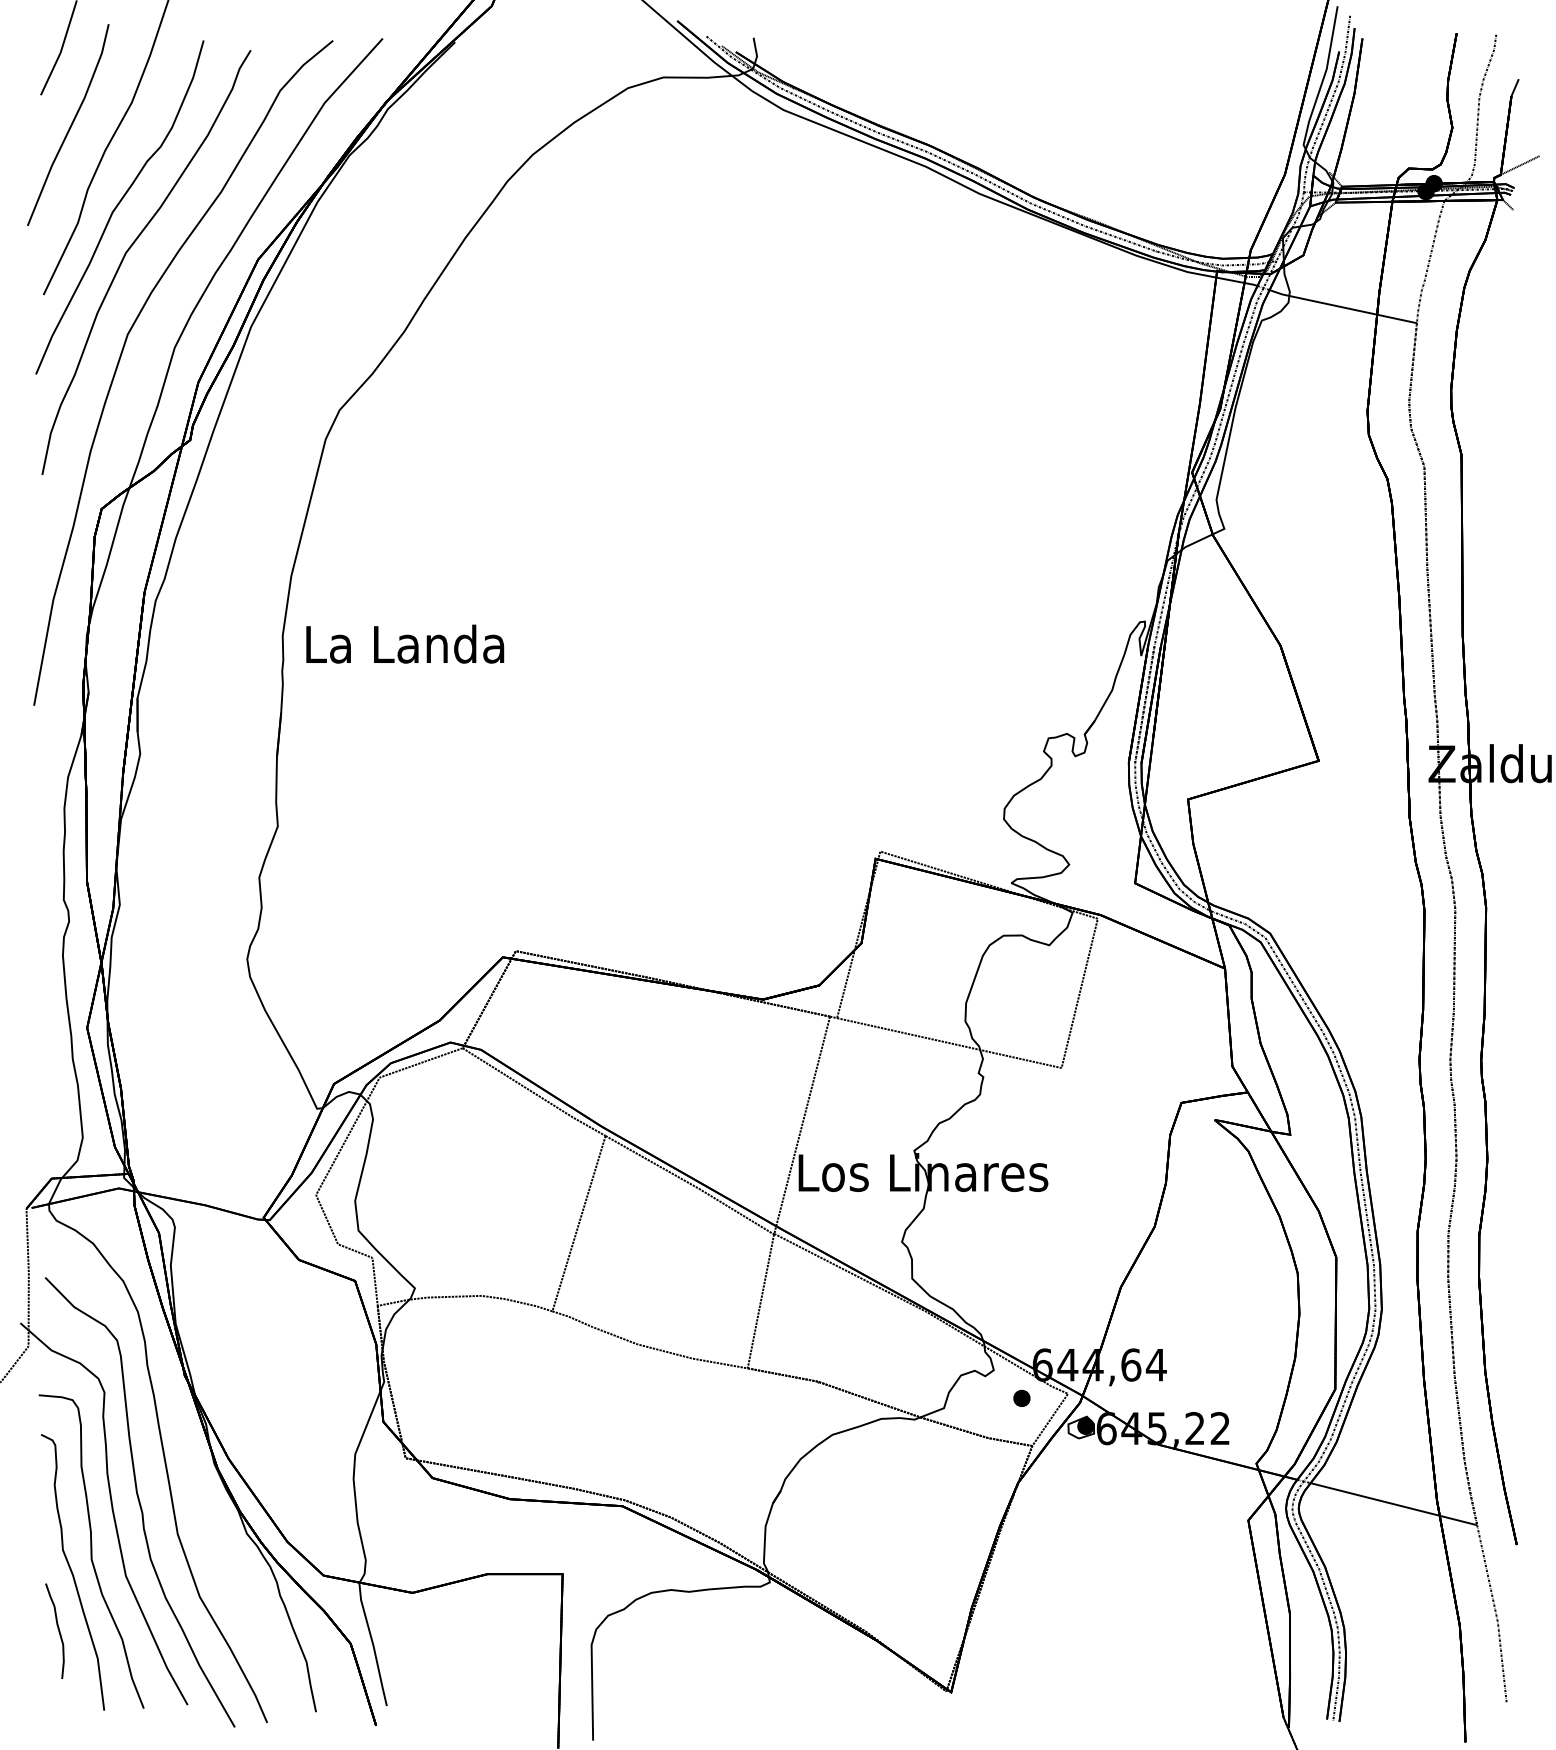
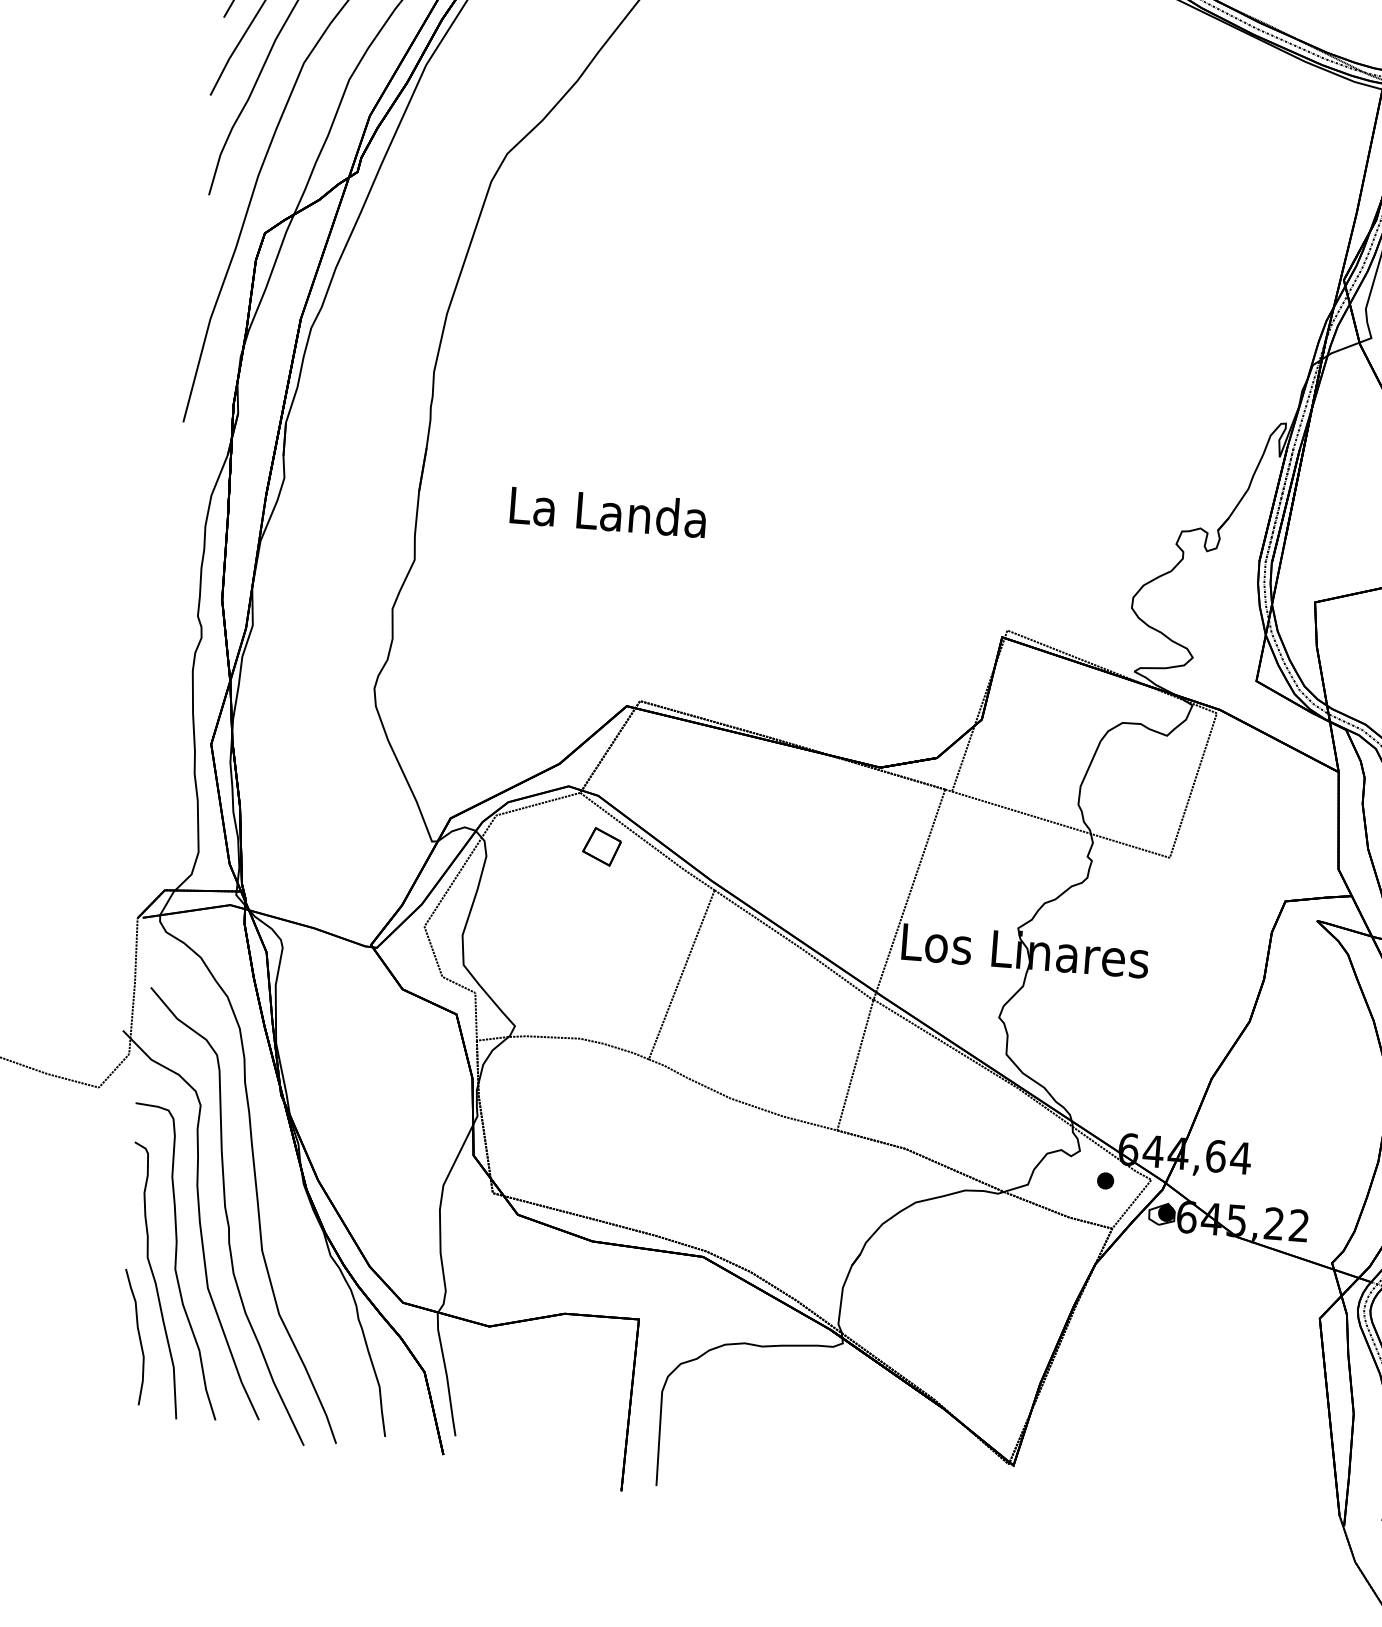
text: (405, 643) -> (608, 511), moved
part: (488, 1100) -> (601, 846), added
part: (54, 1631) -> (133, 1337), size x1.43

